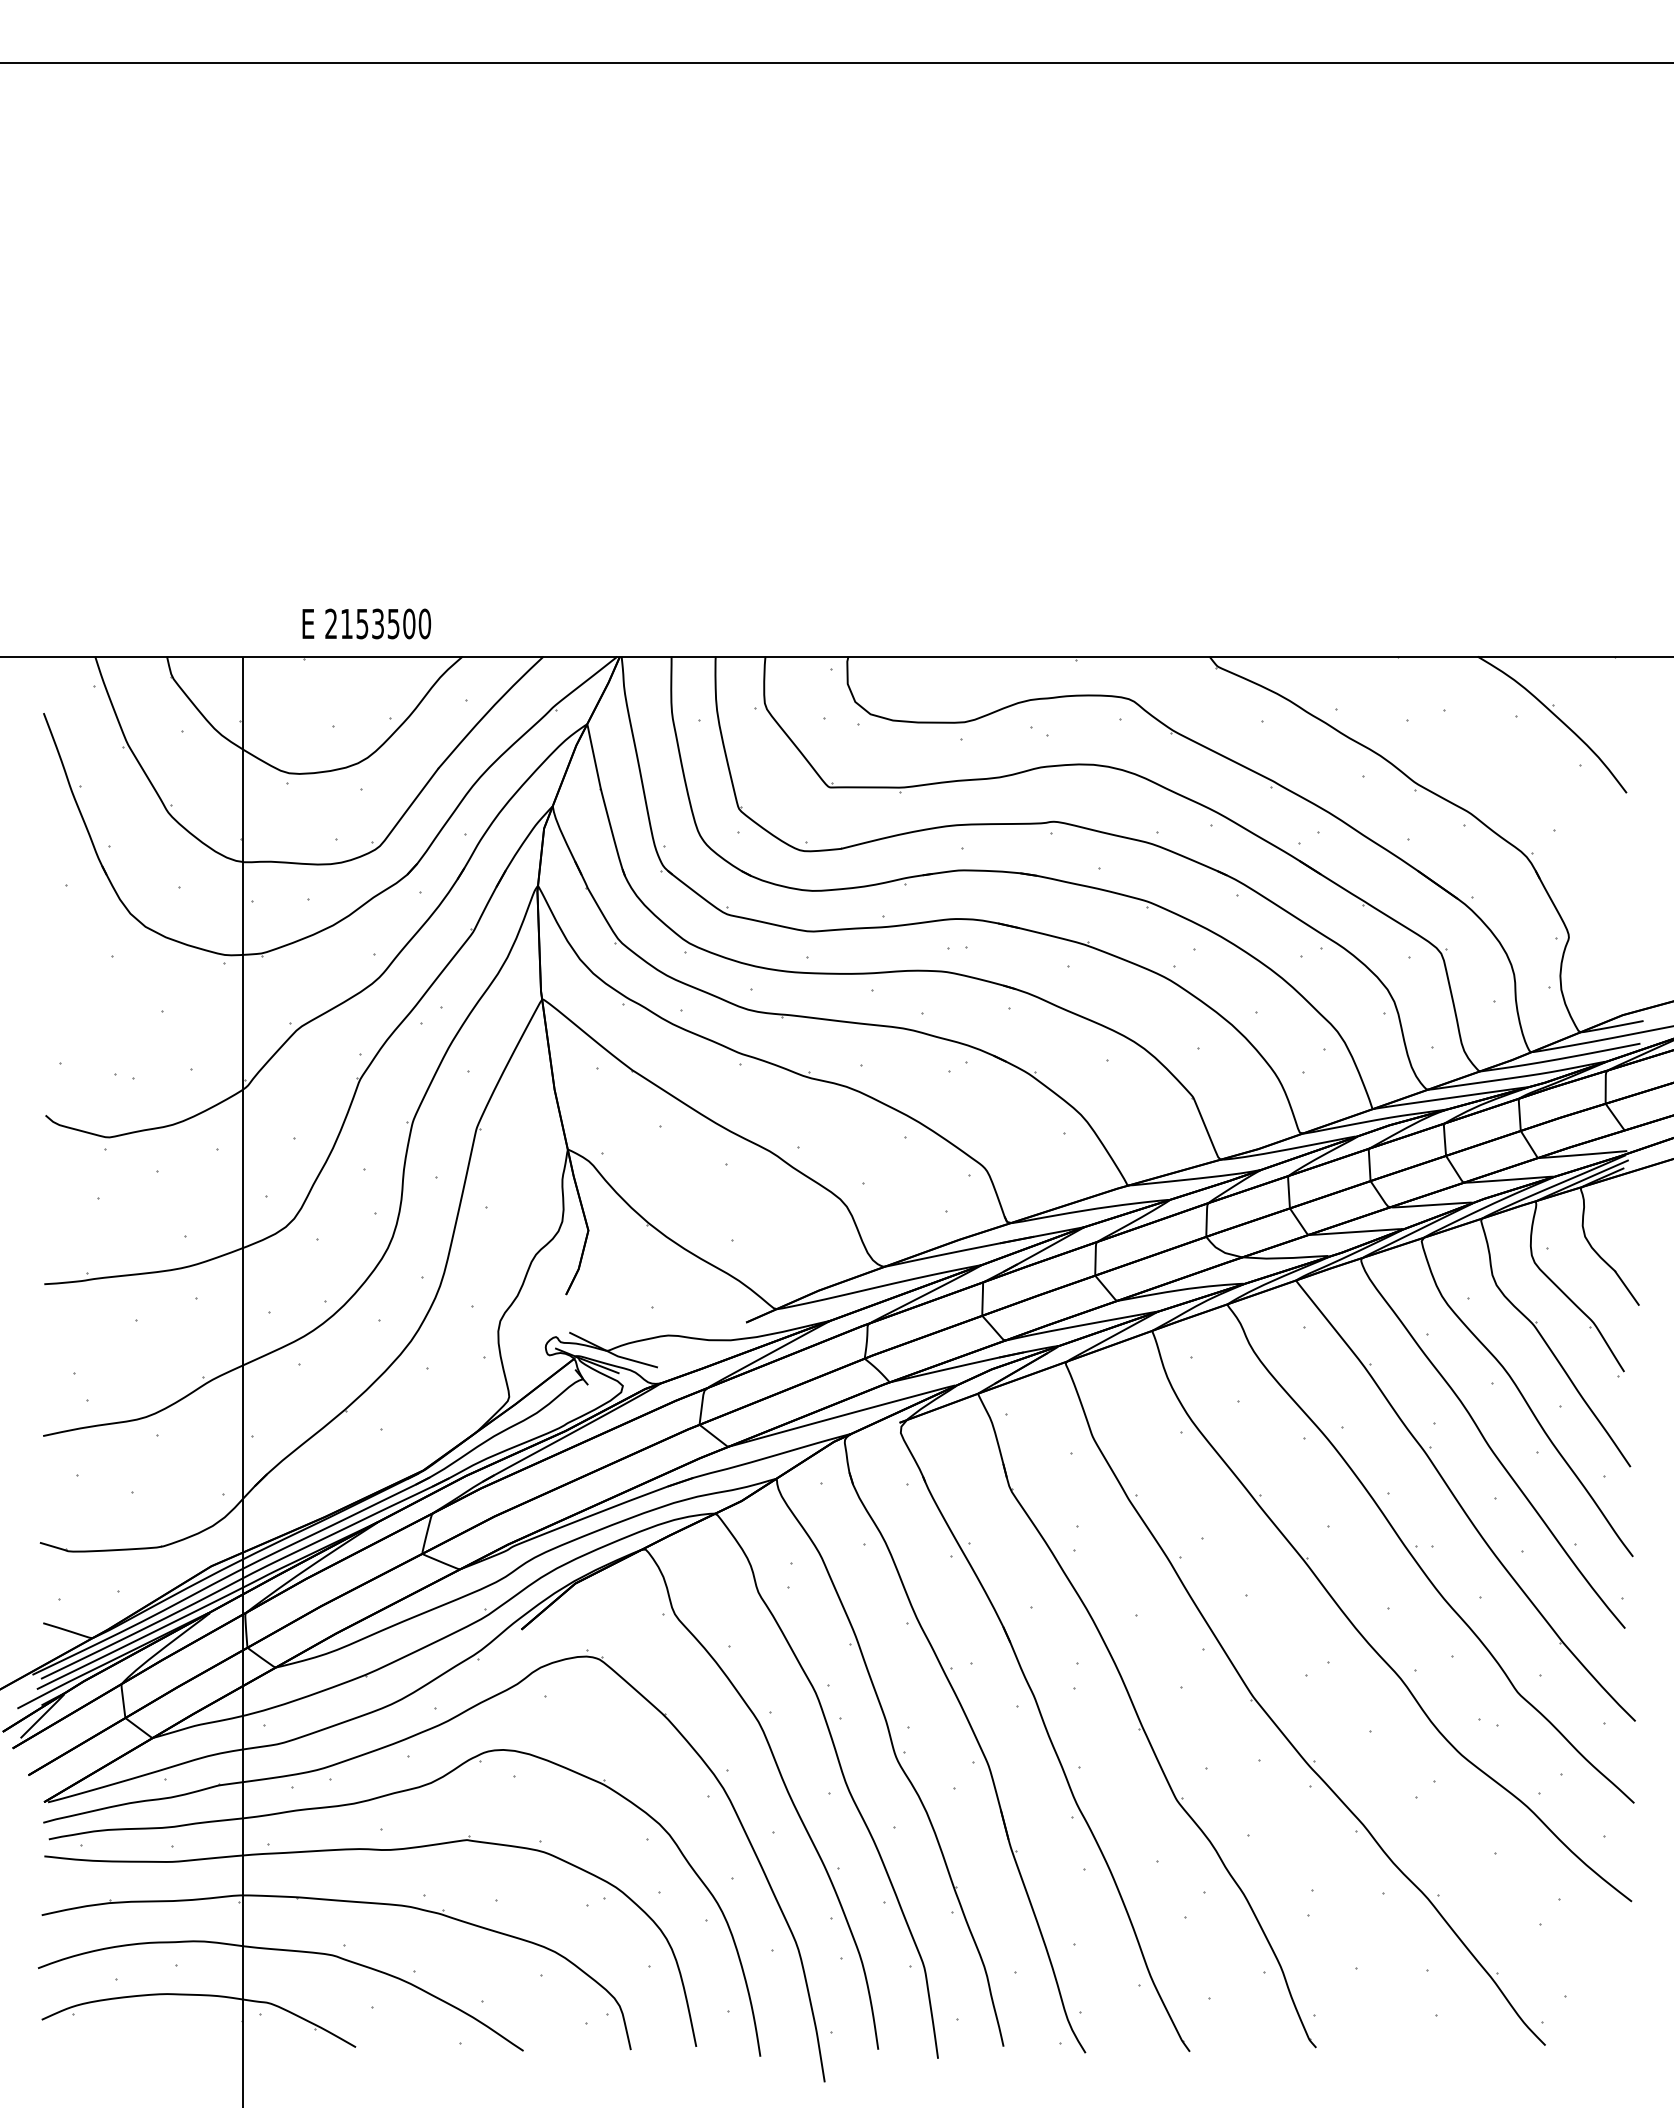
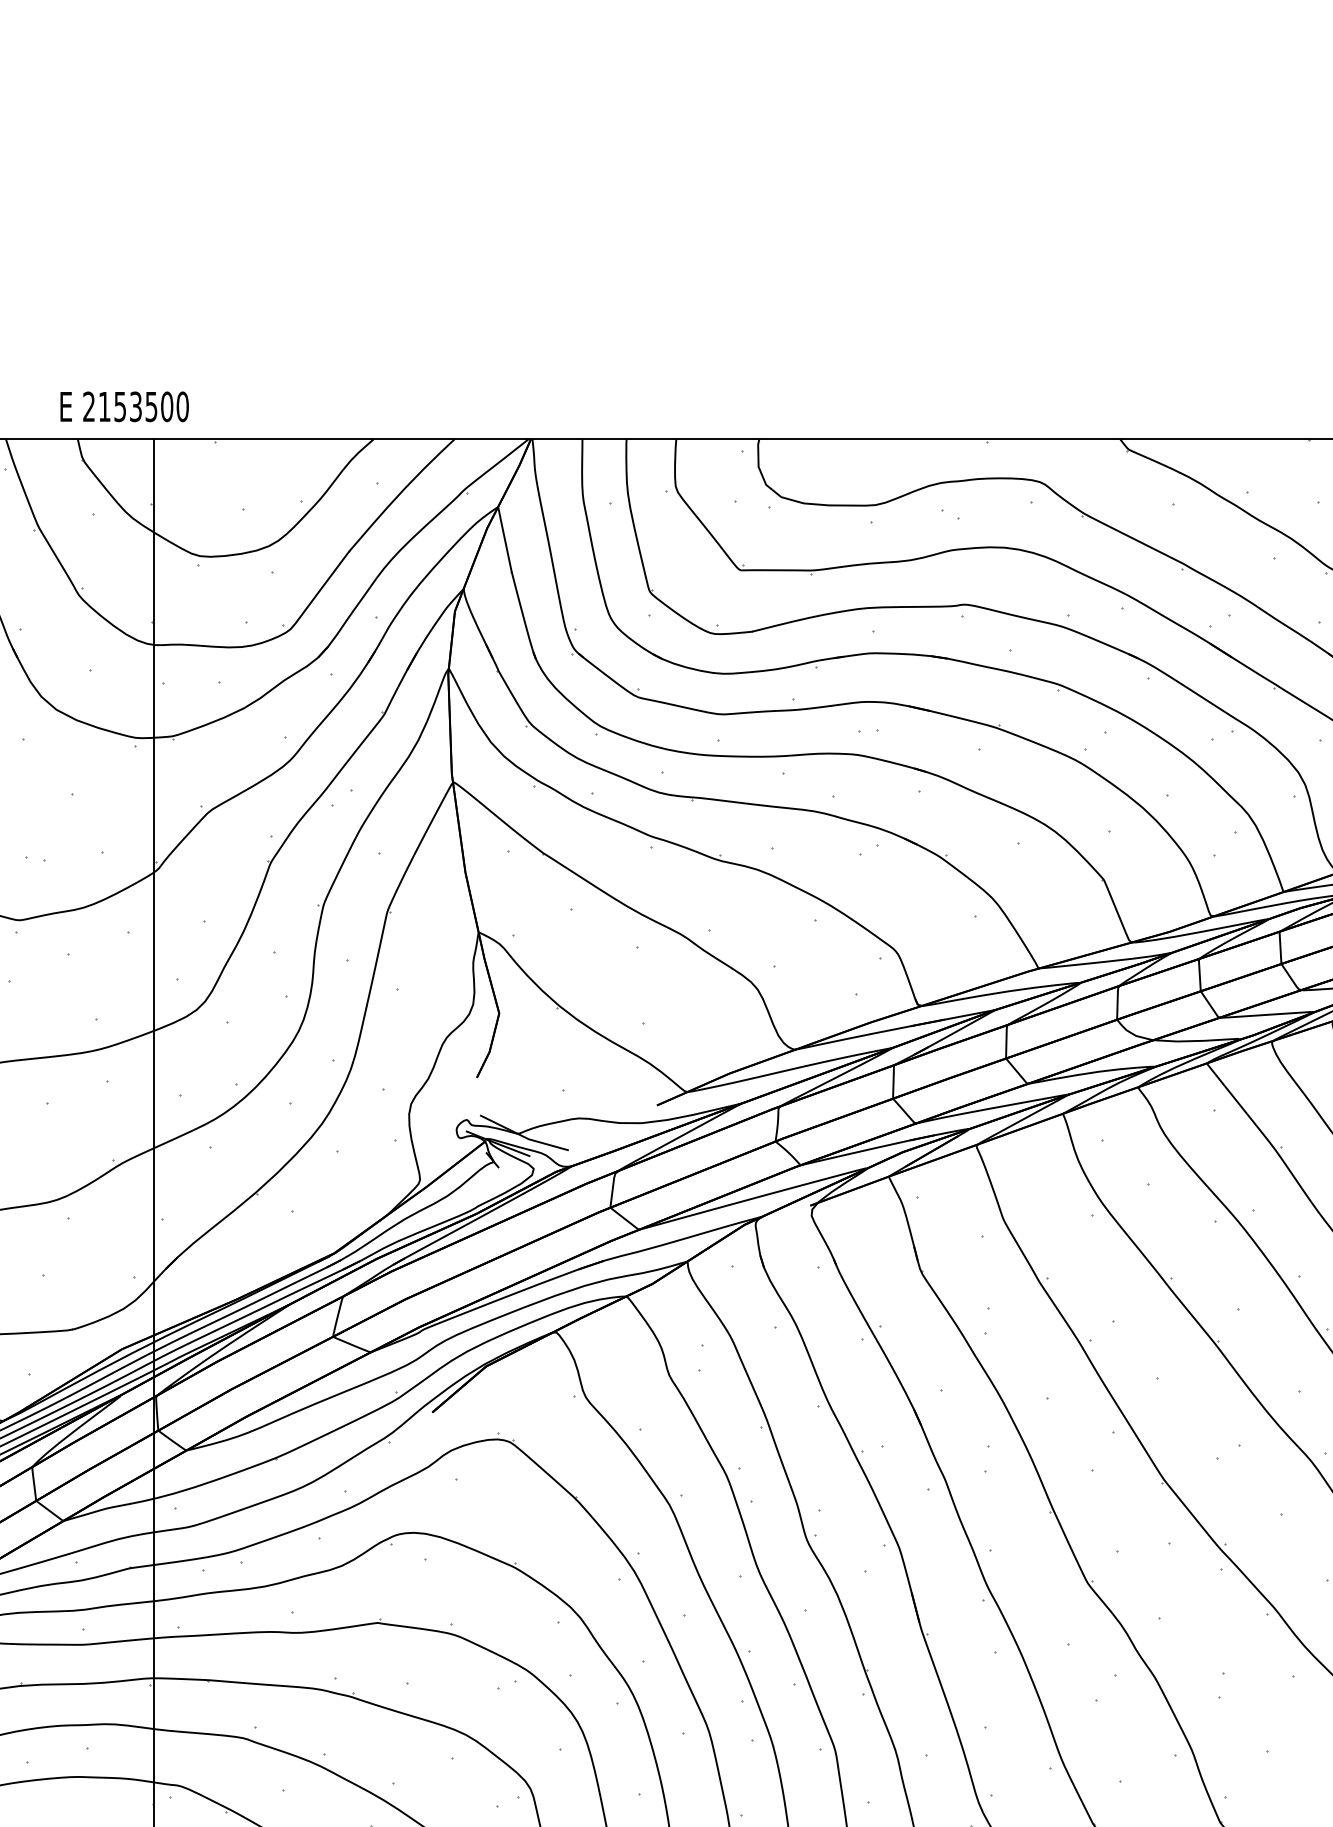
text: (366, 623) -> (124, 406), moved

